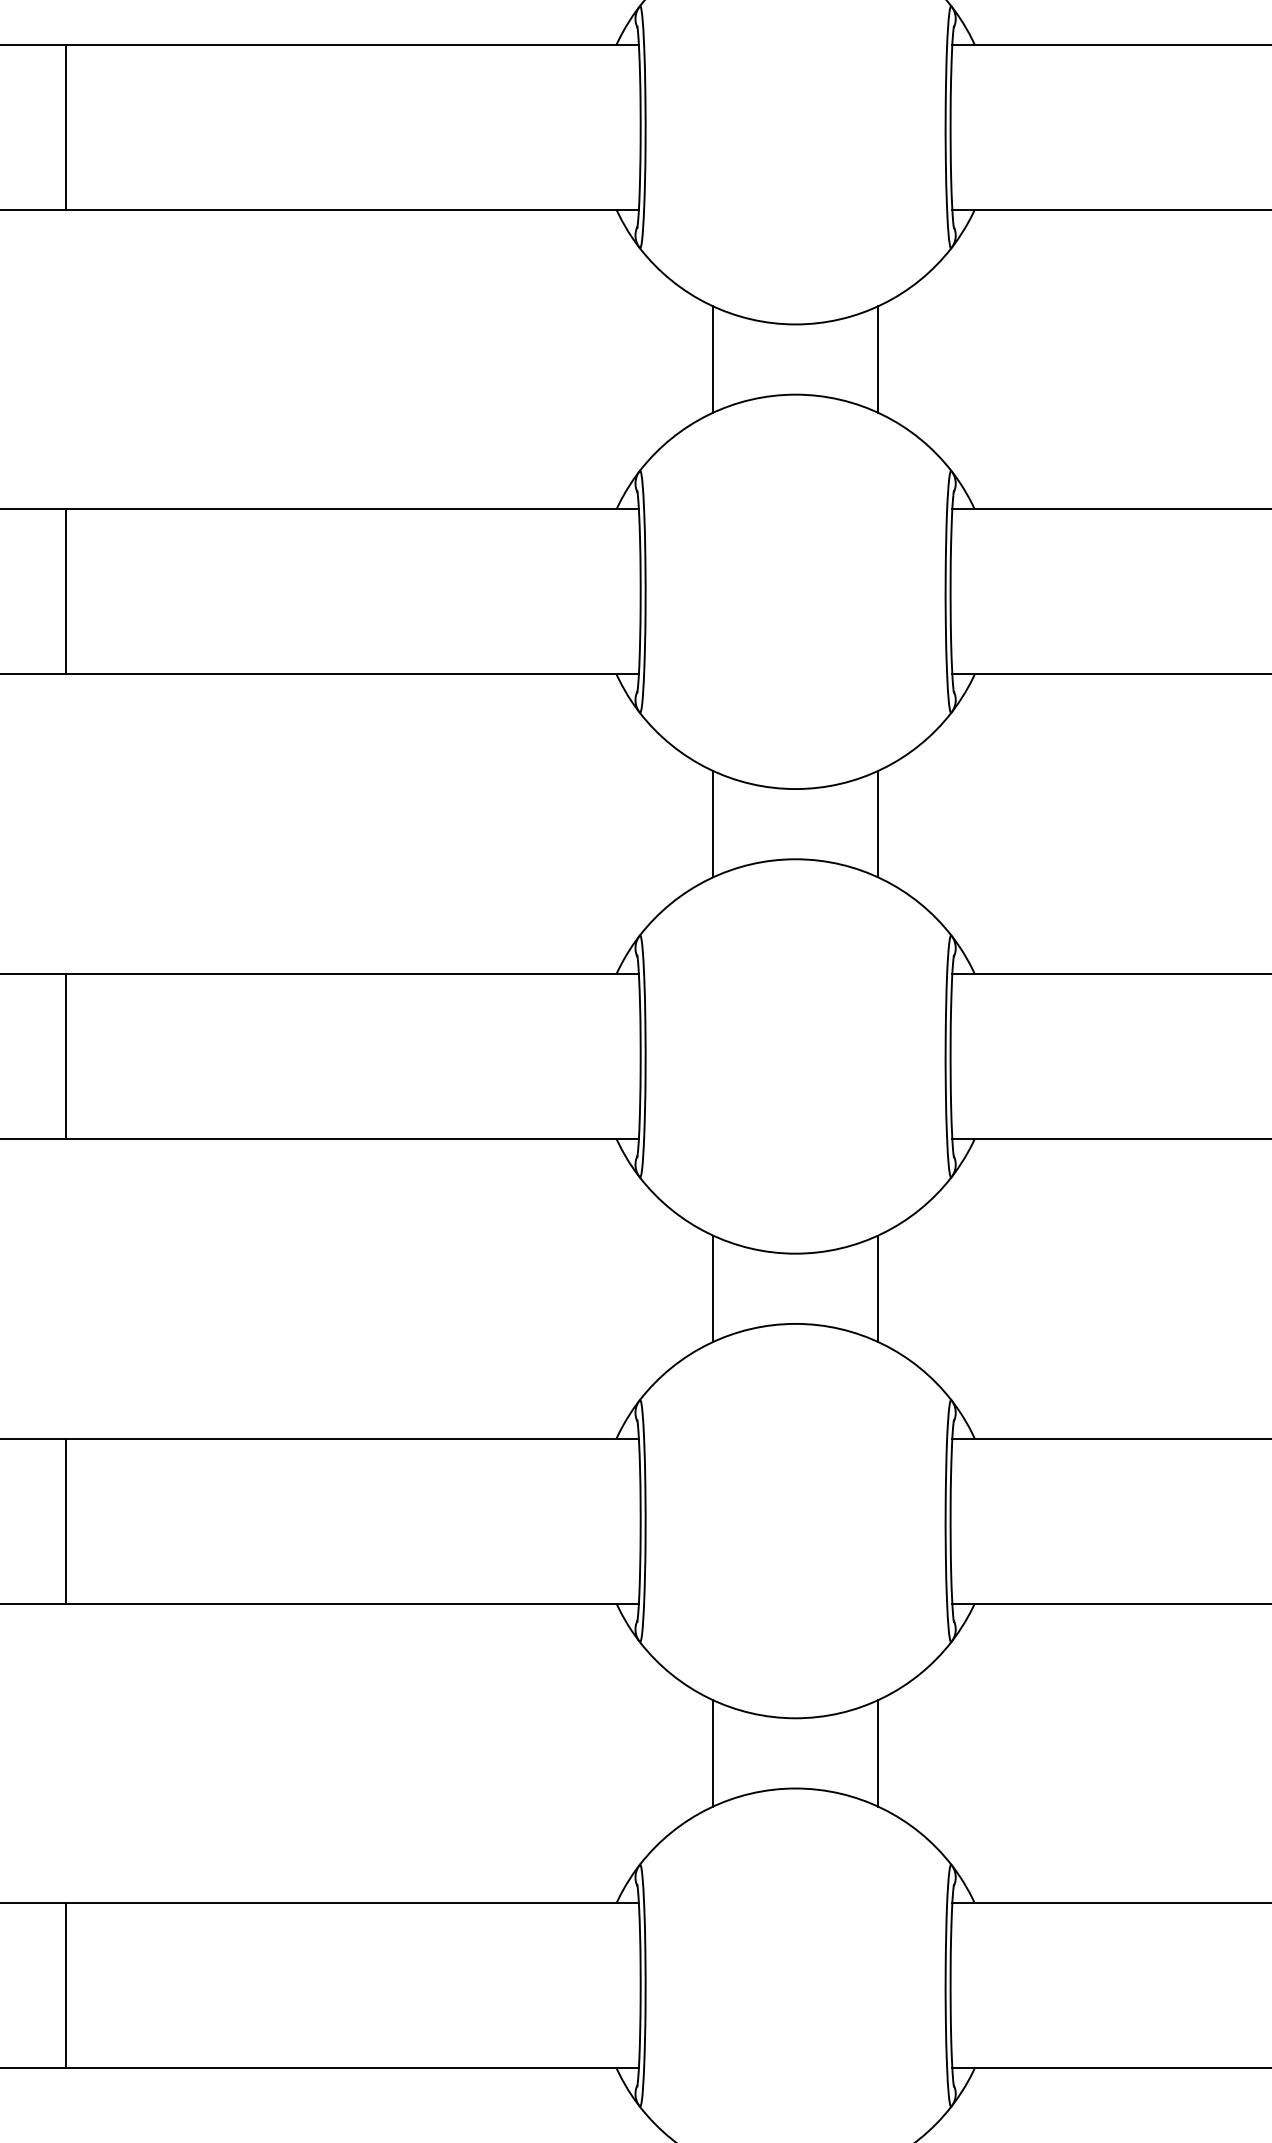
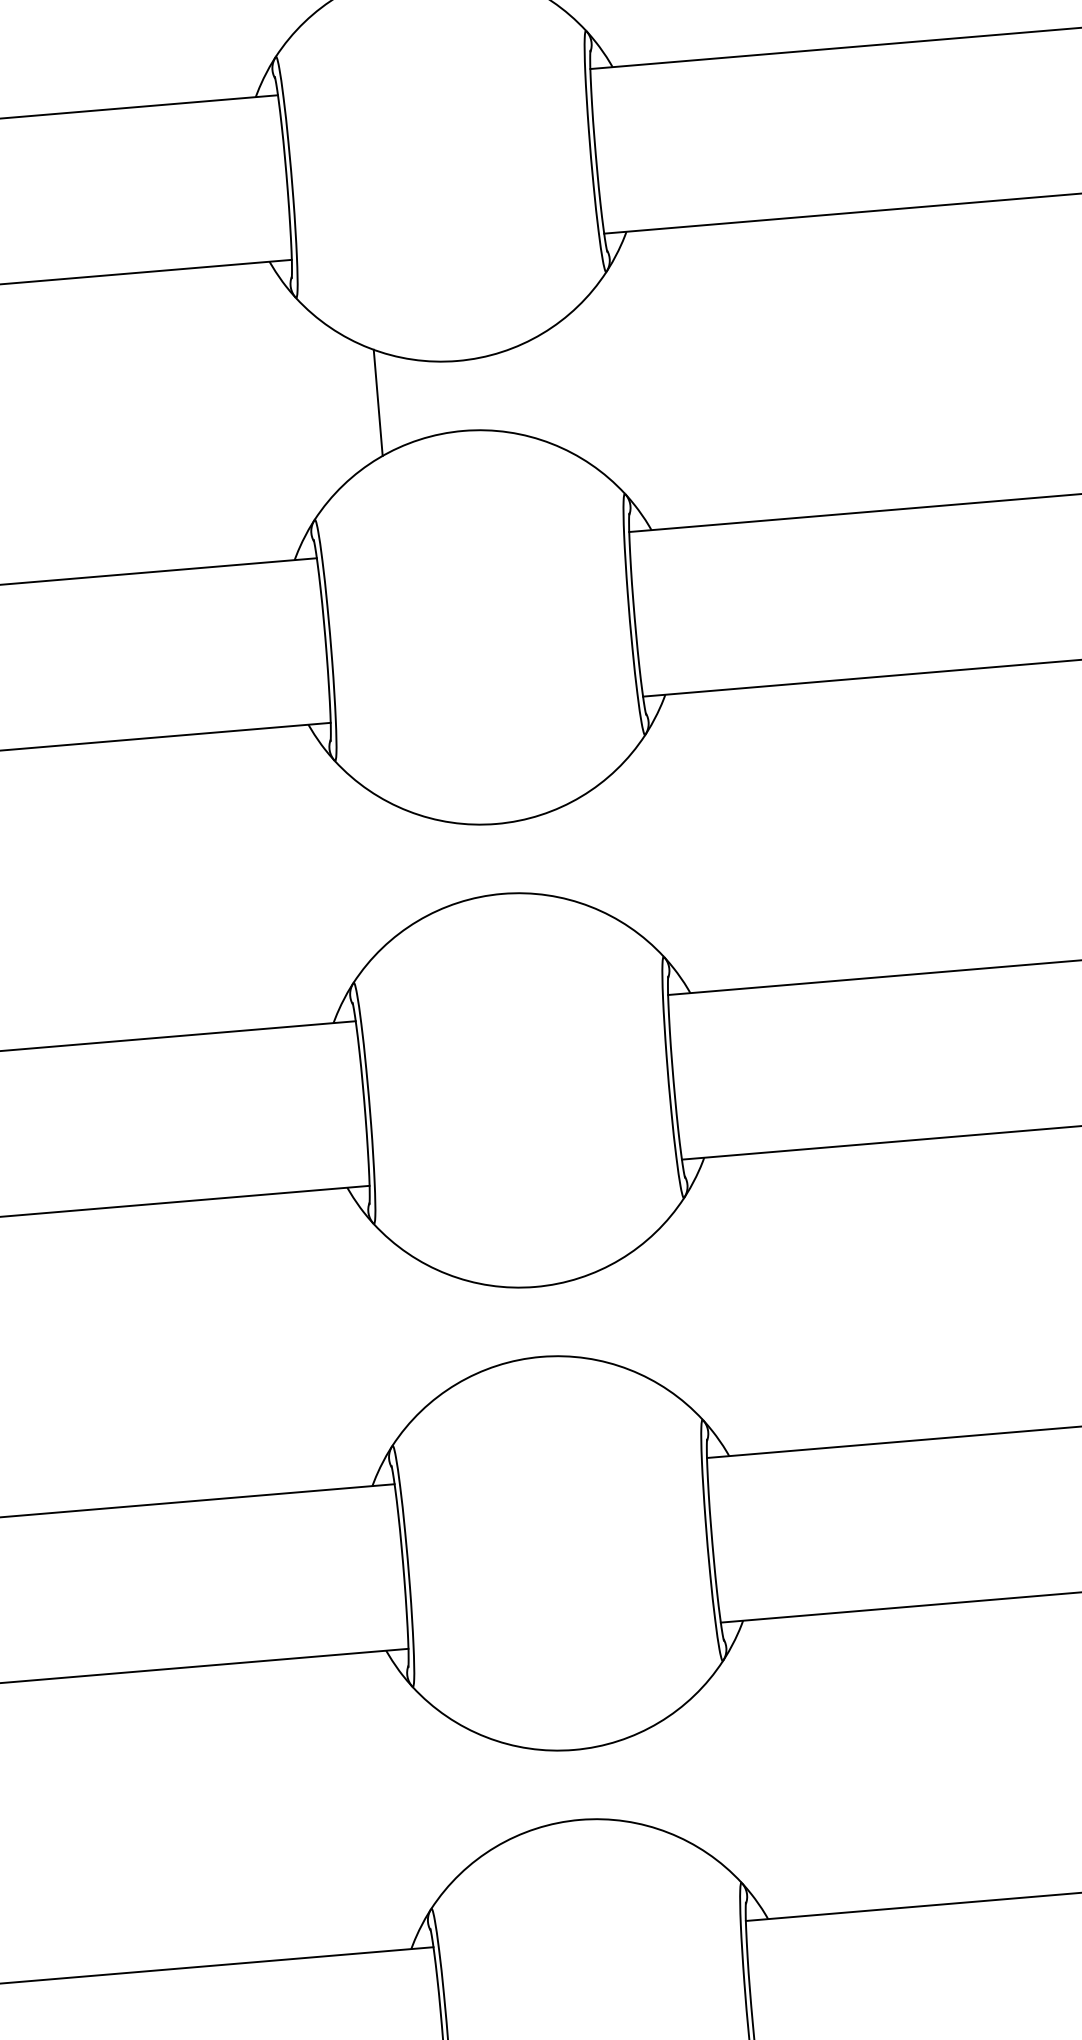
line: (878, 359) -> (543, 388), removed
line: (713, 823) -> (417, 865), removed
line: (878, 823) -> (581, 851), removed
line: (713, 1288) -> (456, 1328), removed
line: (878, 1288) -> (620, 1314), removed
line: (713, 1753) -> (495, 1791), removed
line: (878, 1753) -> (659, 1778), removed

